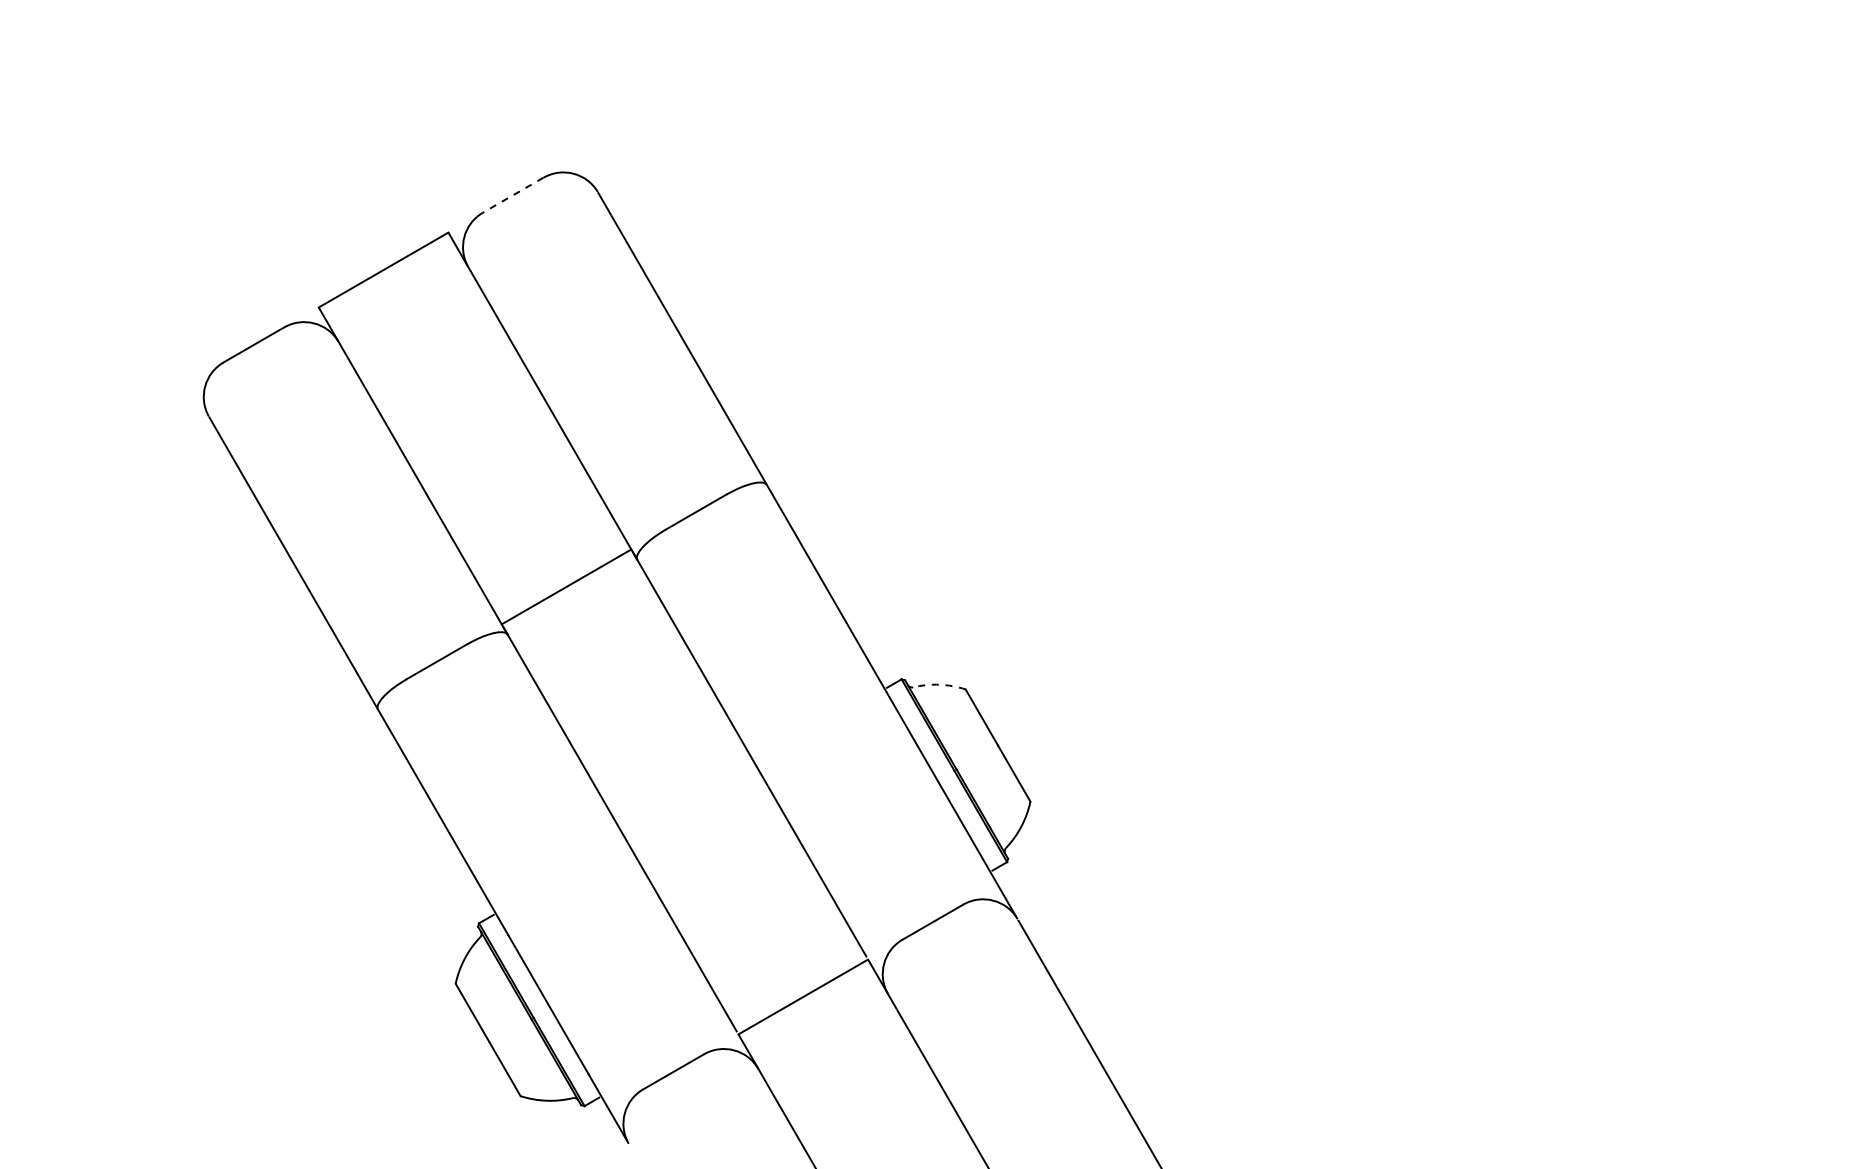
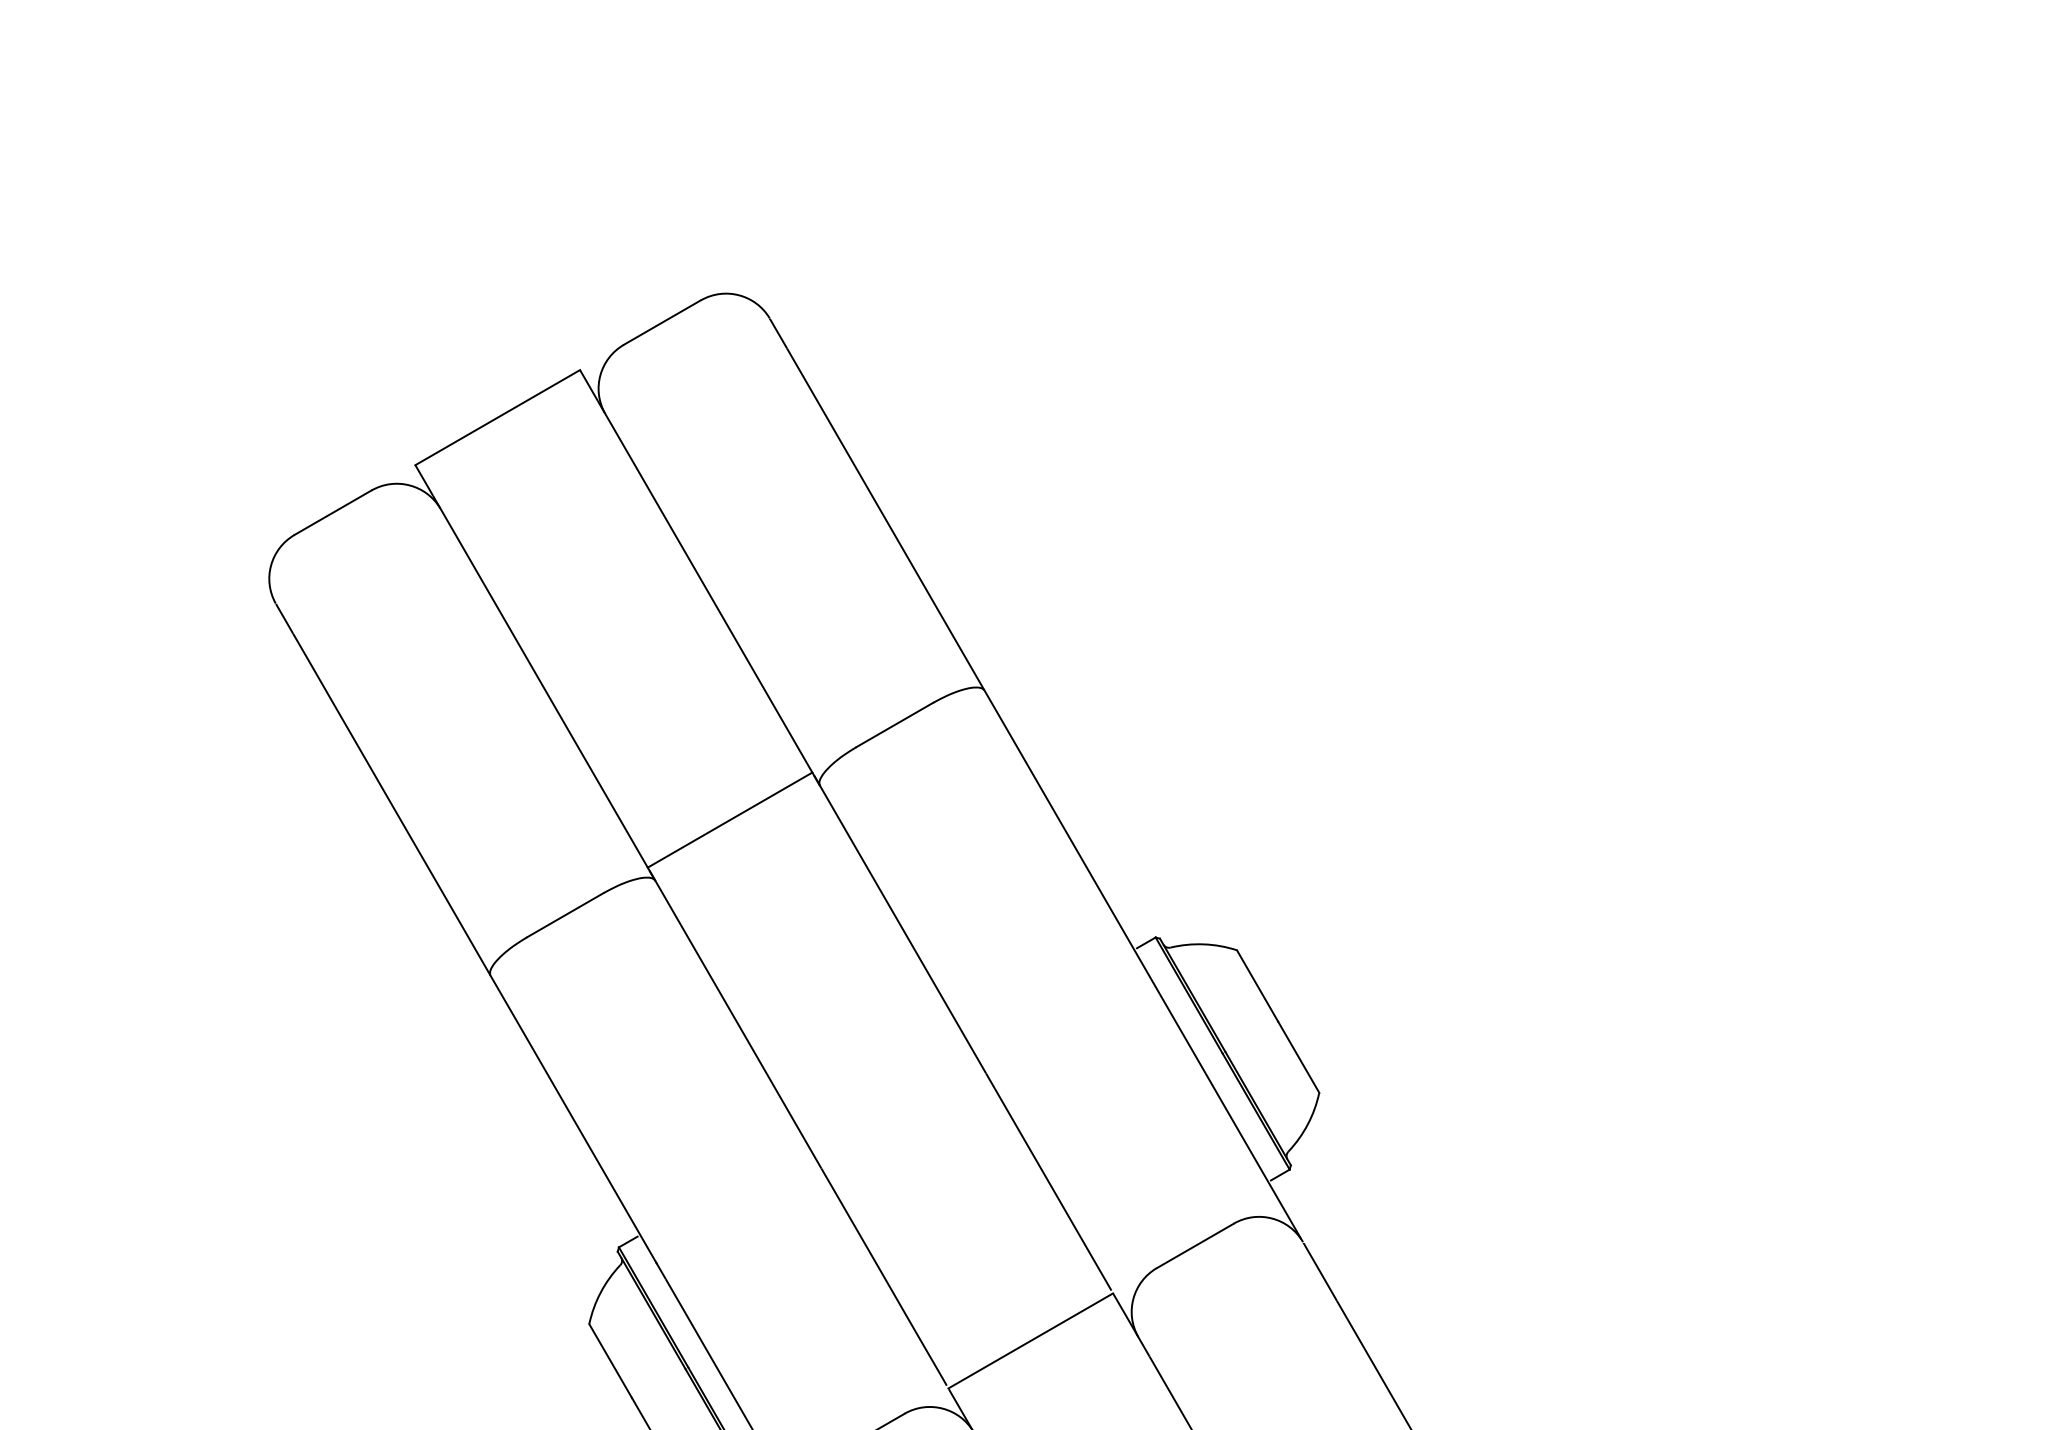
line: (513, 195) -> (662, 322), dashed -> solid
arc: (939, 684) -> (1203, 944), dashed -> solid

